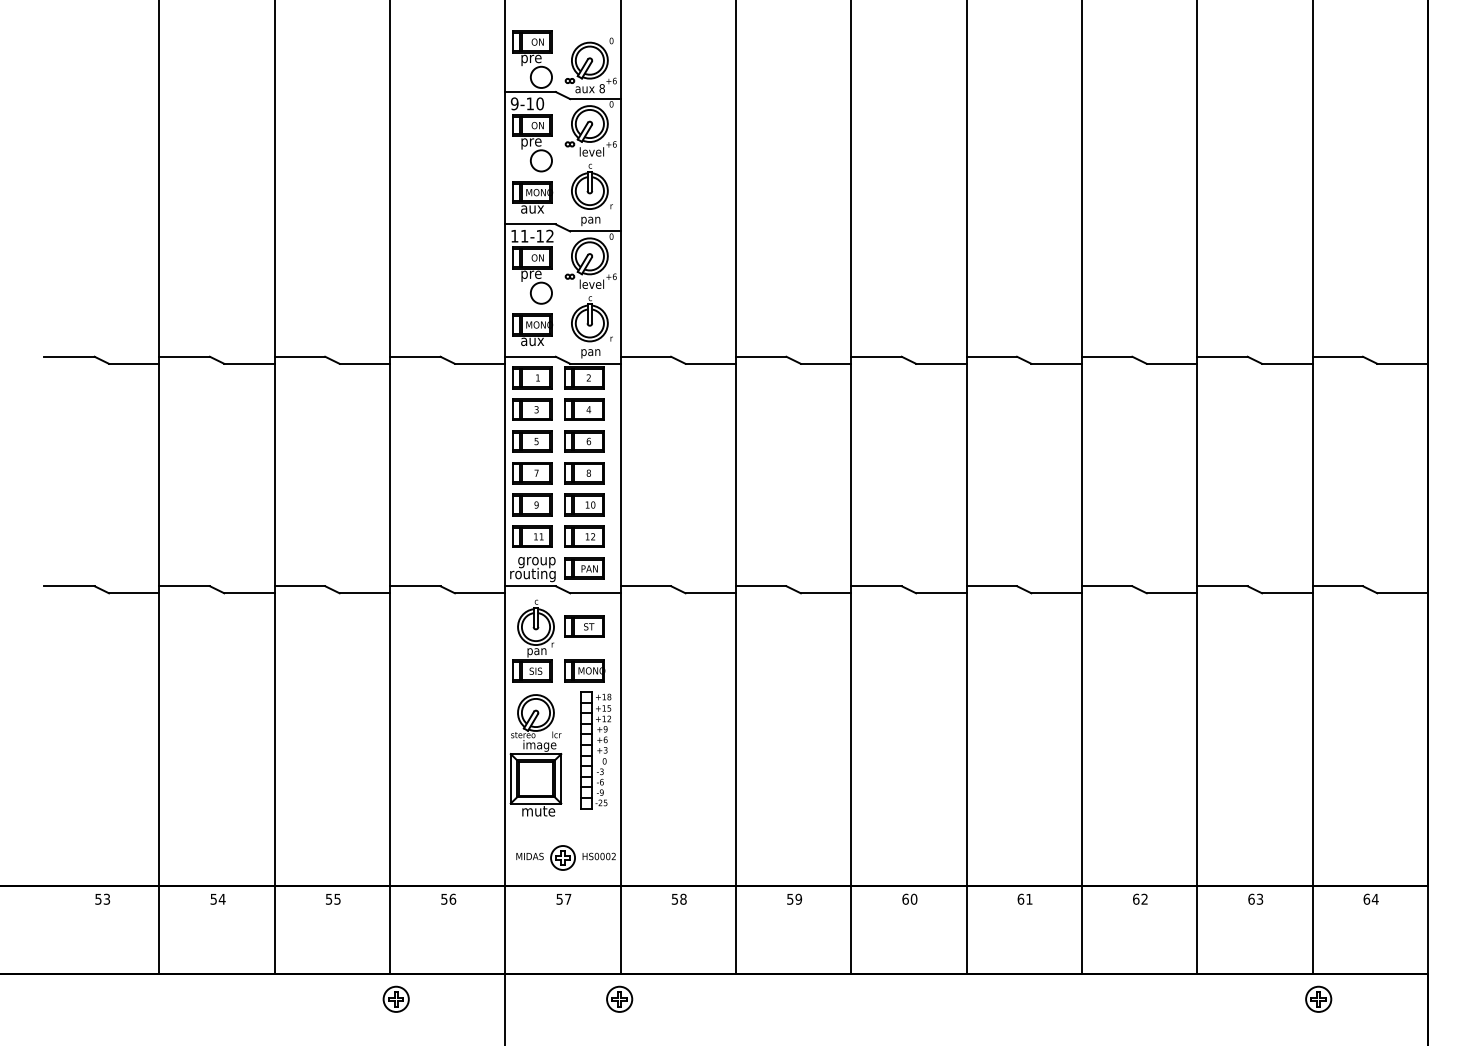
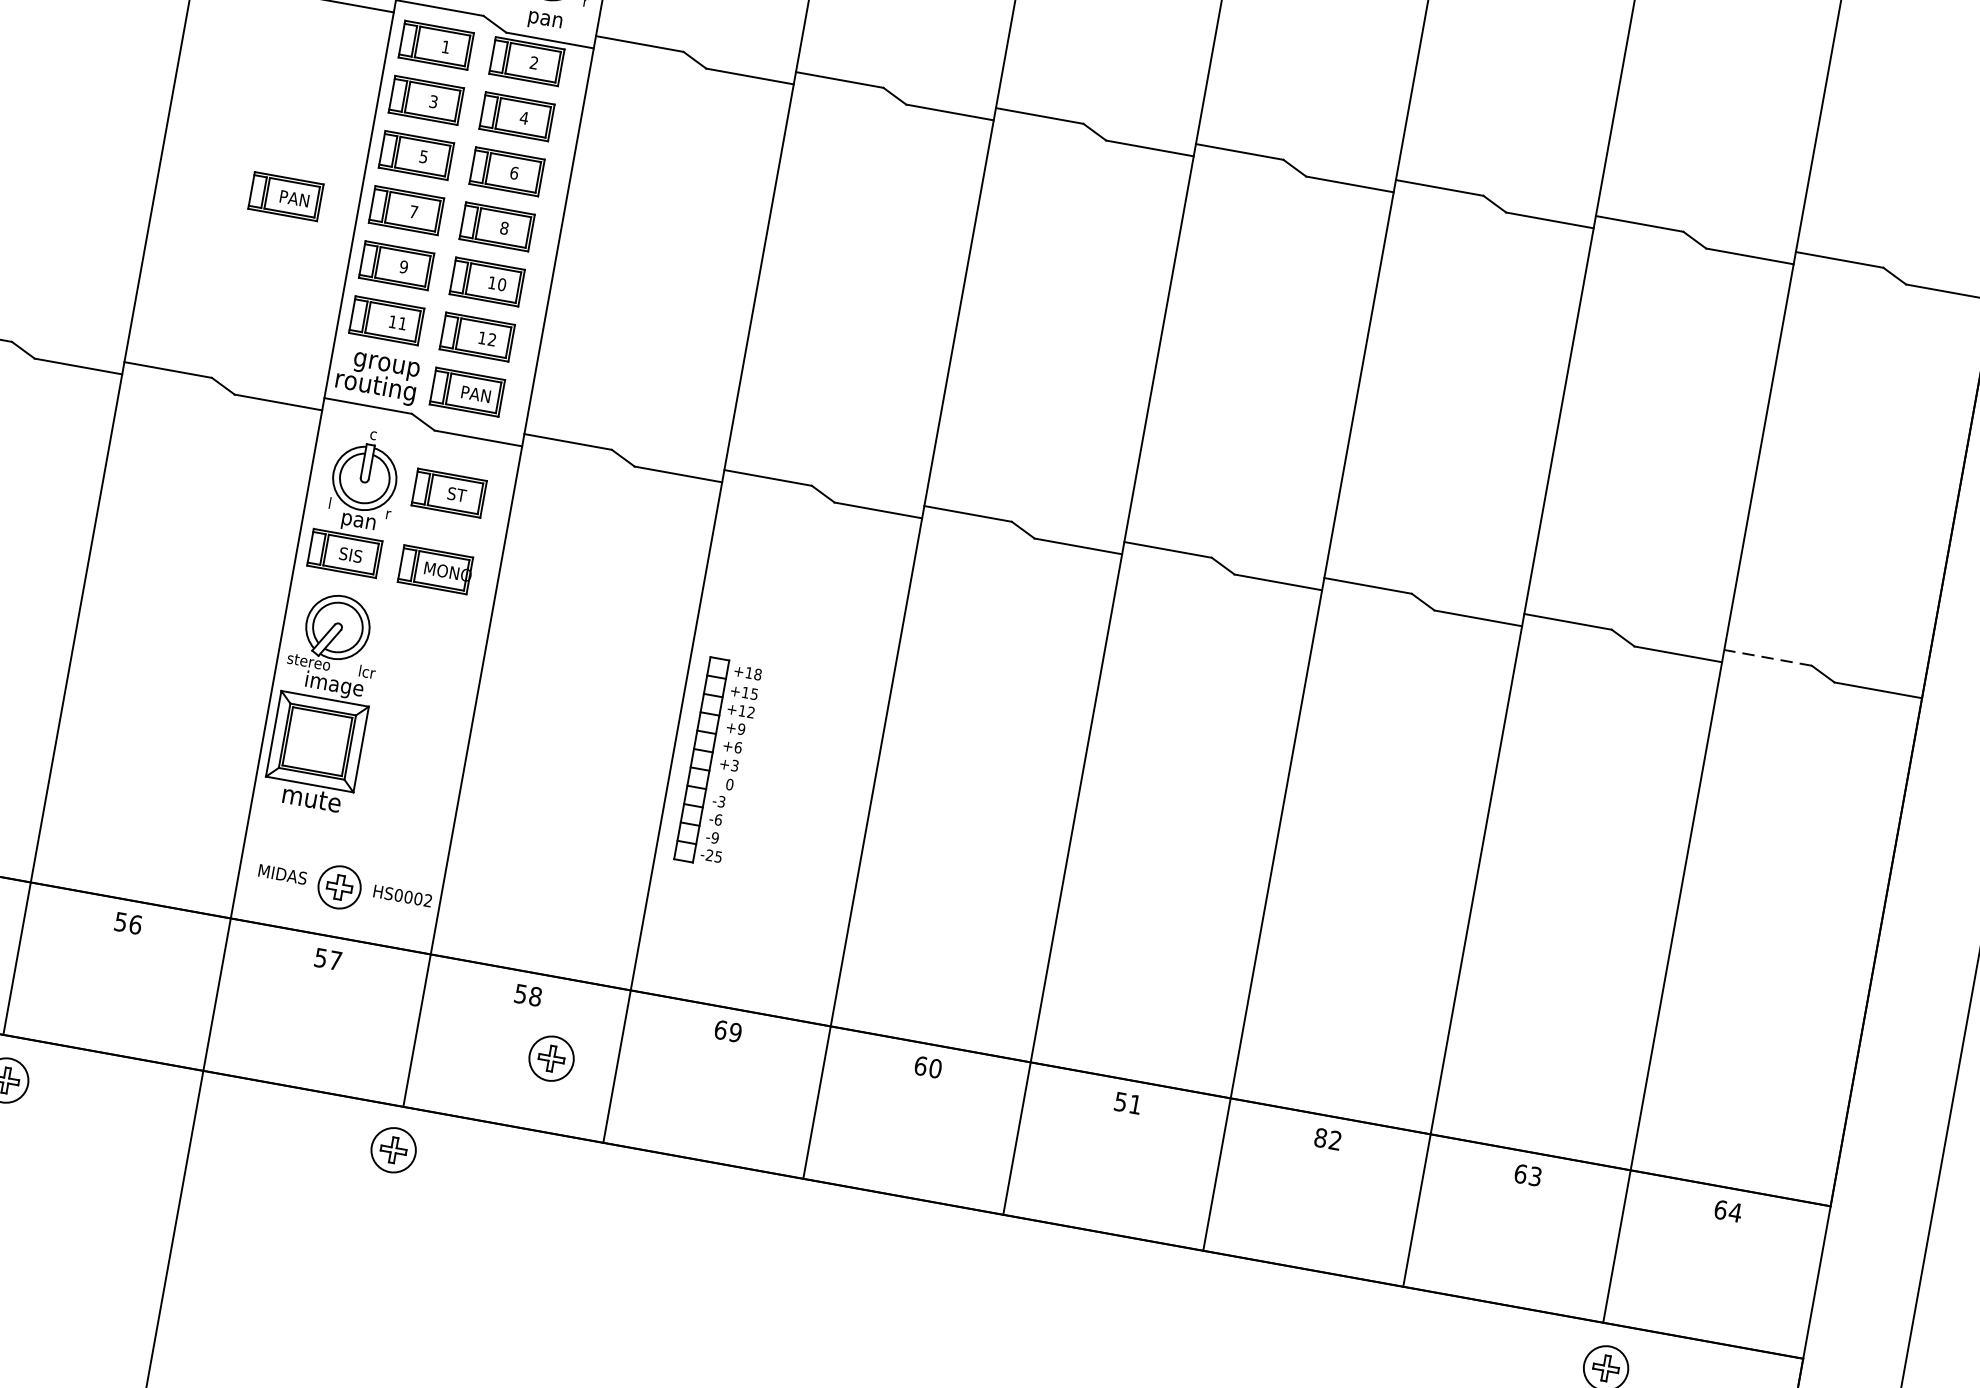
part: (463, 477) -> (285, 196), added
line: (1337, 586) -> (1767, 658), solid -> dashed
part: (595, 750) -> (717, 762), moved
text: (790, 898) -> (721, 1028), 59 -> 69
text: (1020, 898) -> (1120, 1100), 61 -> 51
text: (1136, 898) -> (1321, 1136), 62 -> 82
part: (698, 931) -> (551, 1057), added

